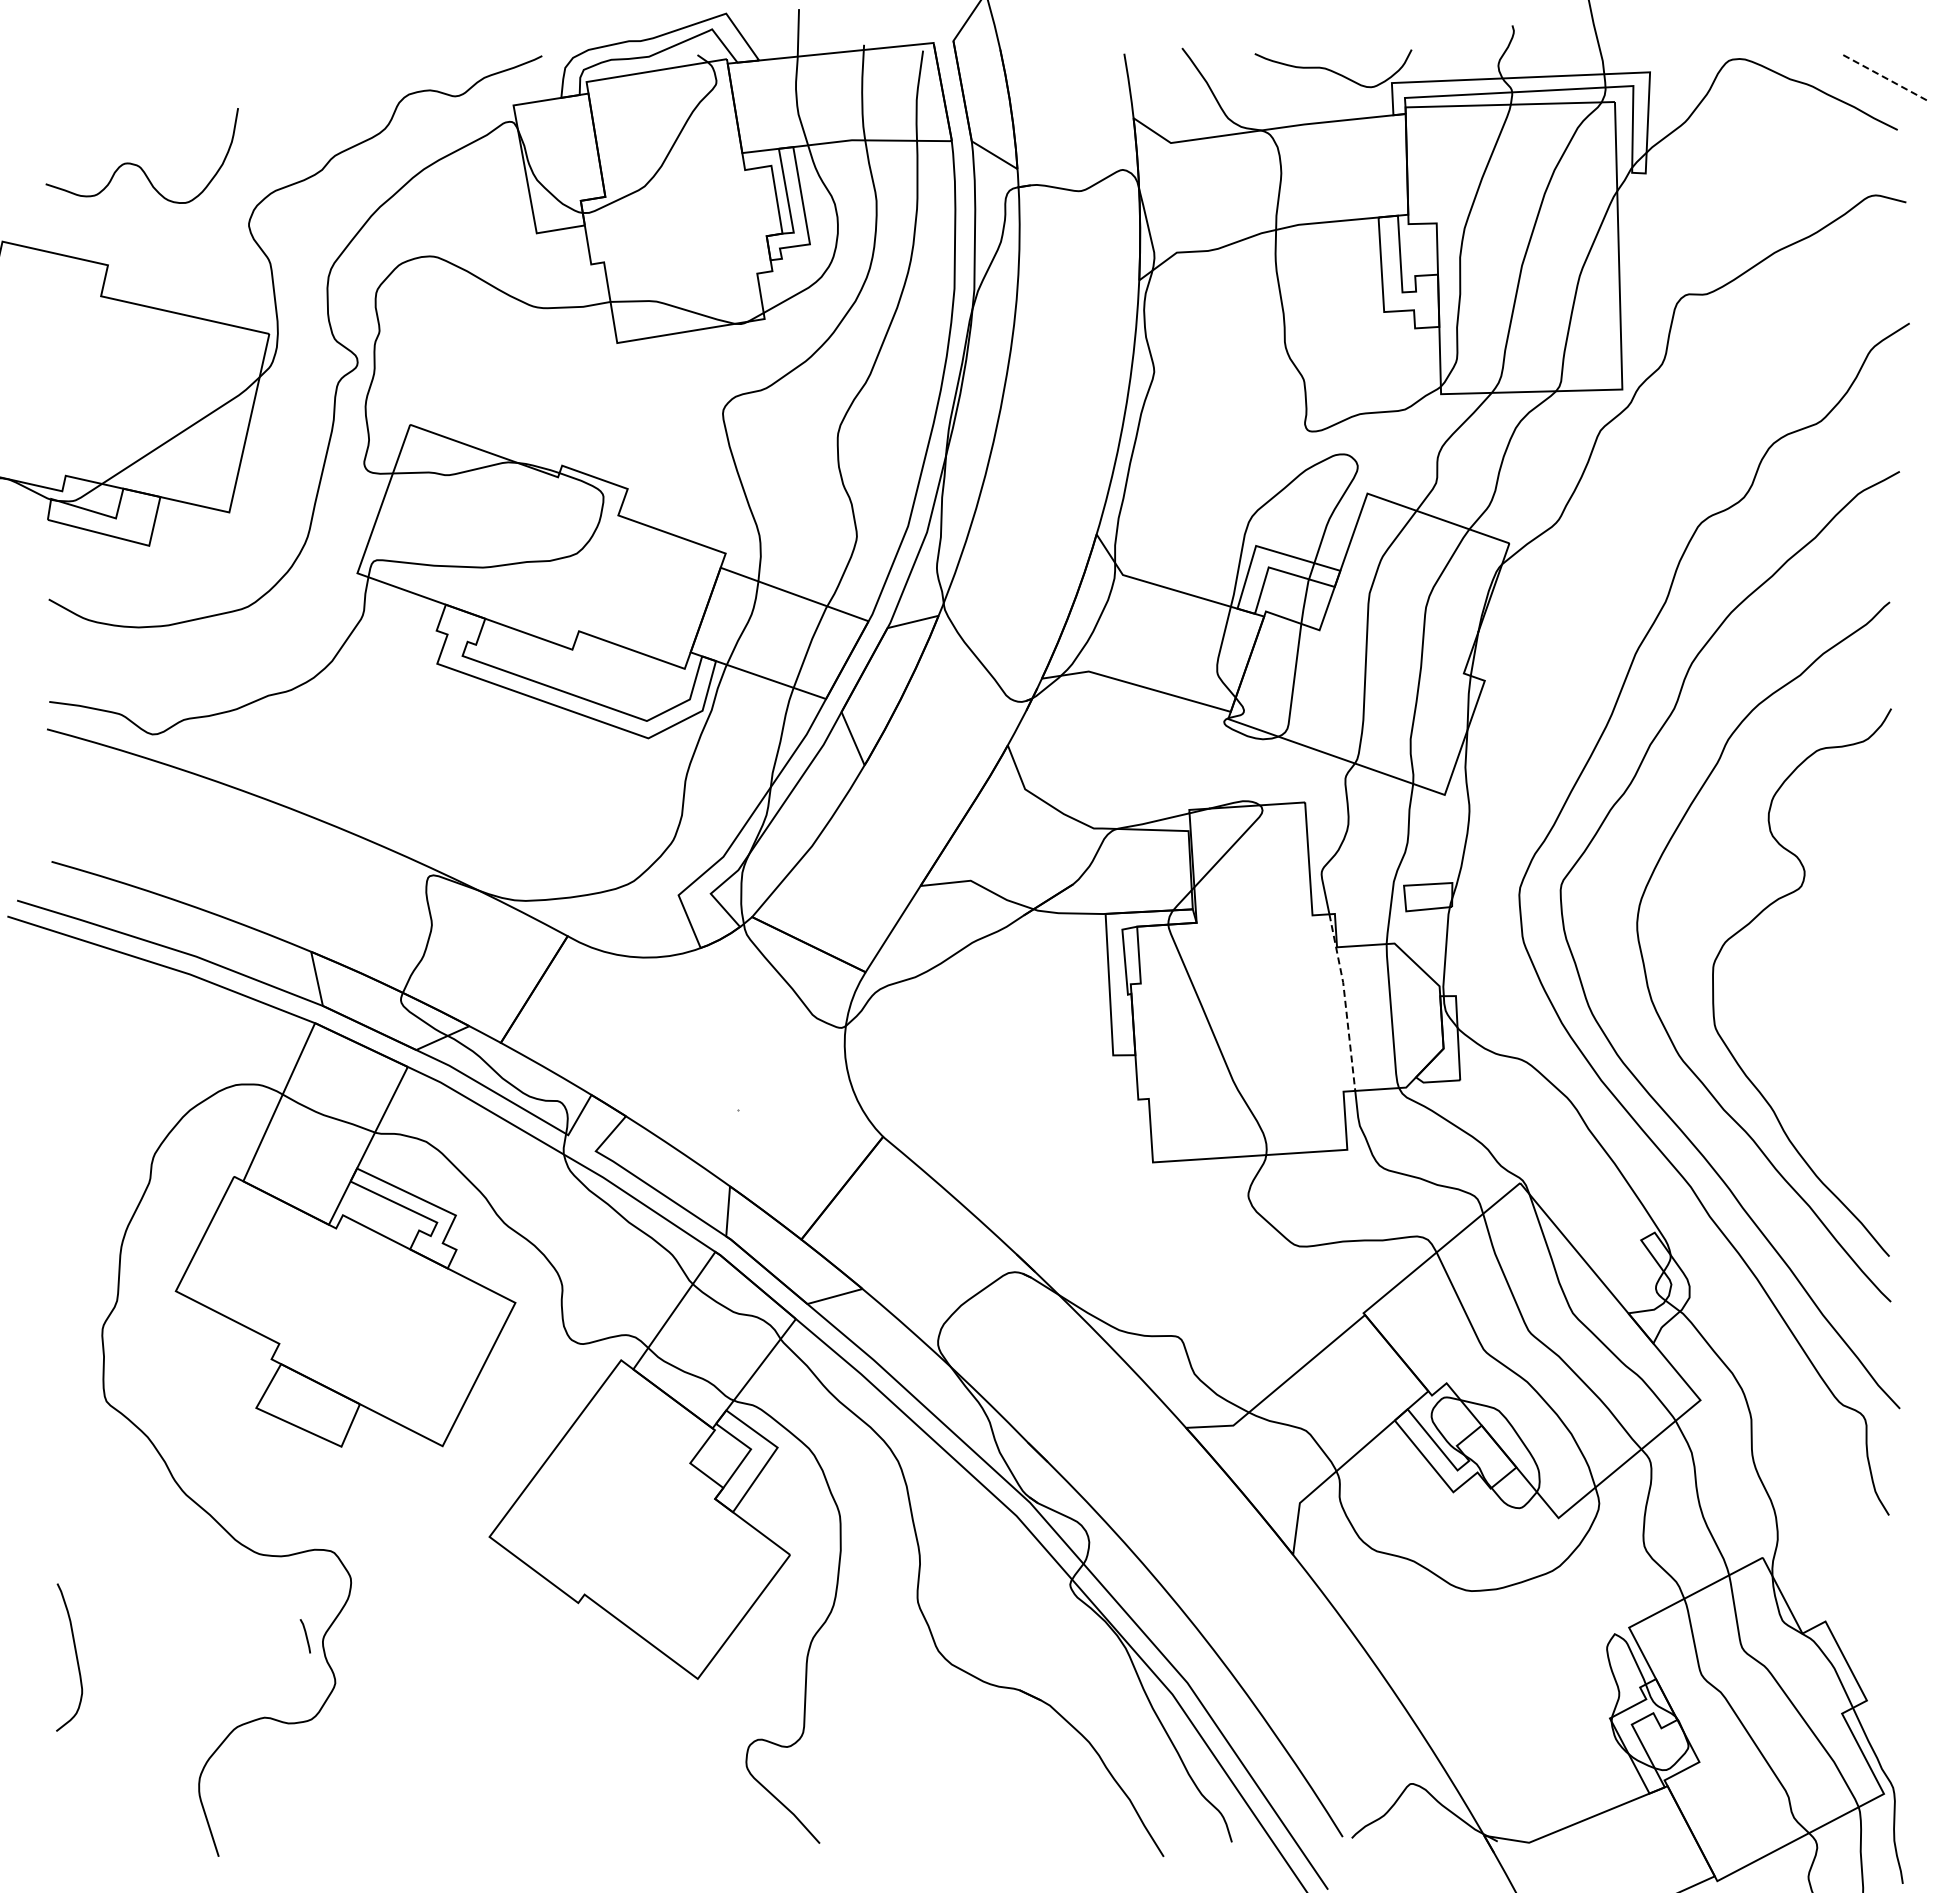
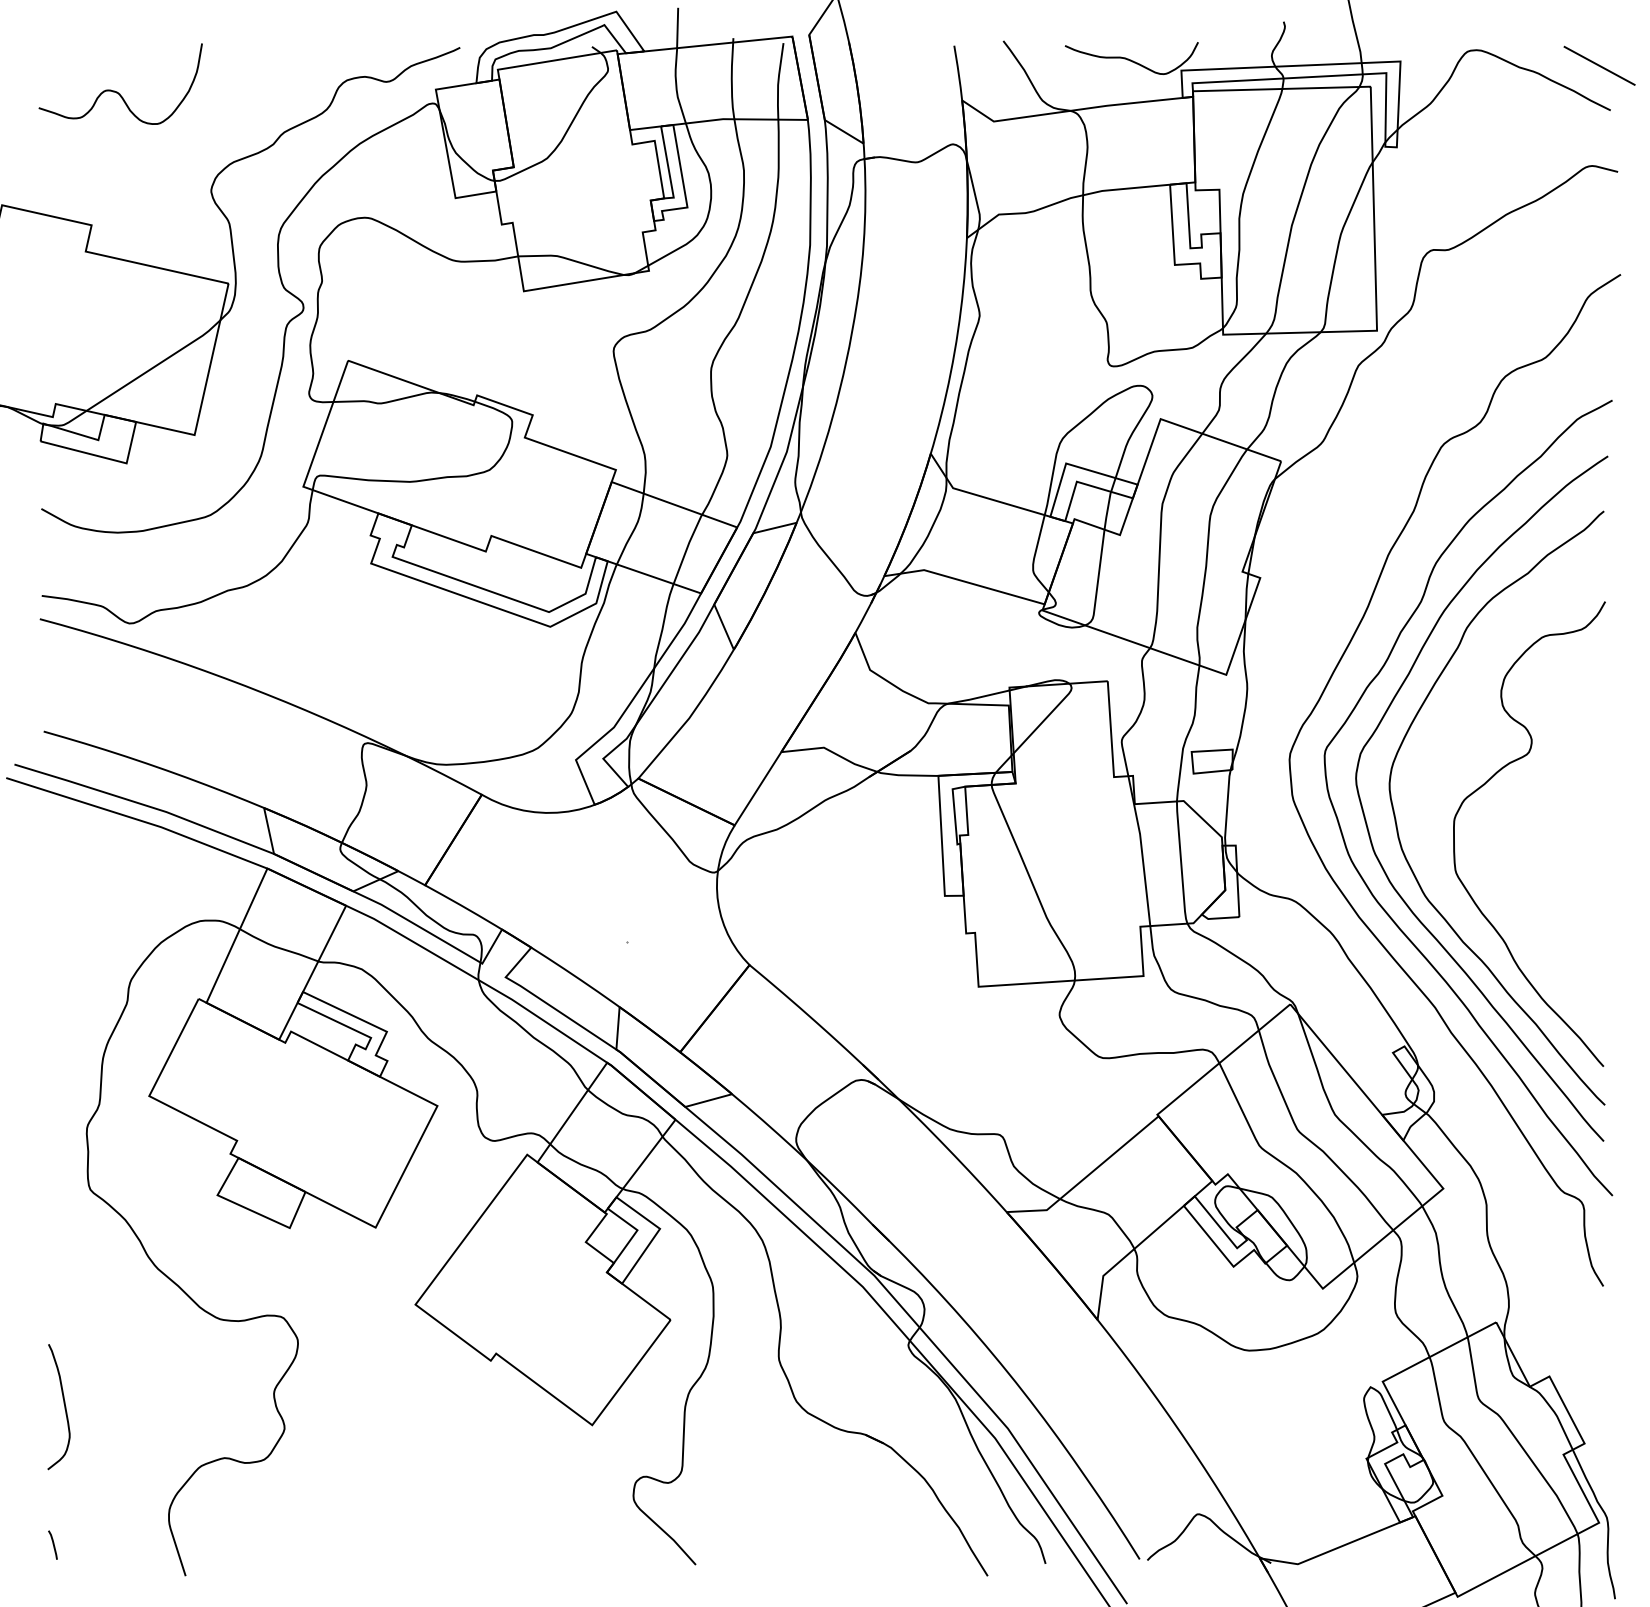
line: (1884, 77) -> (1599, 65), dashed -> solid
curve: (137, 164) -> (116, 91), moved
curve: (1613, 979) -> (1369, 831), added
line: (1345, 1002) -> (1142, 851), dashed -> solid
line: (305, 1636) -> (53, 1545), moved

